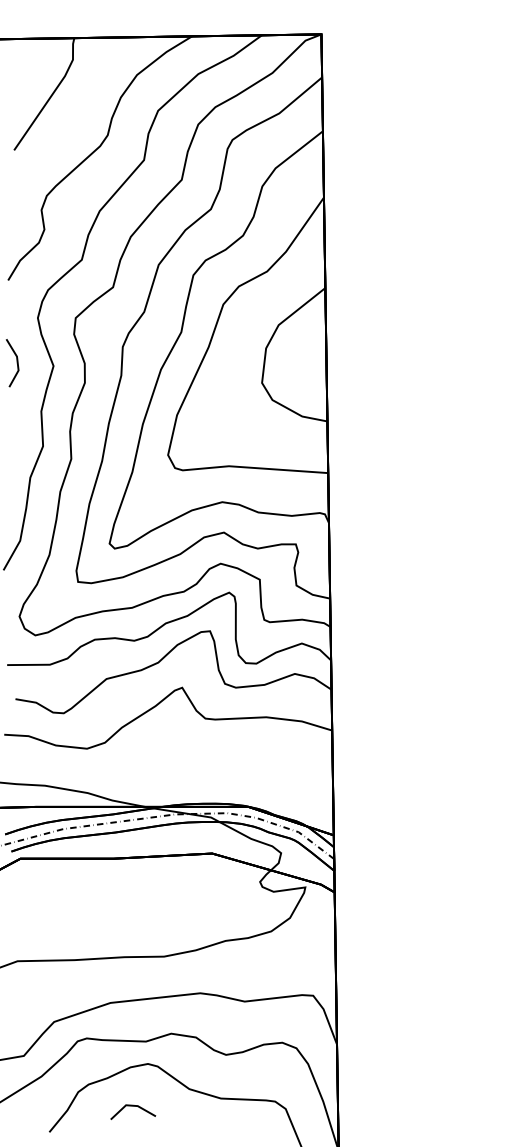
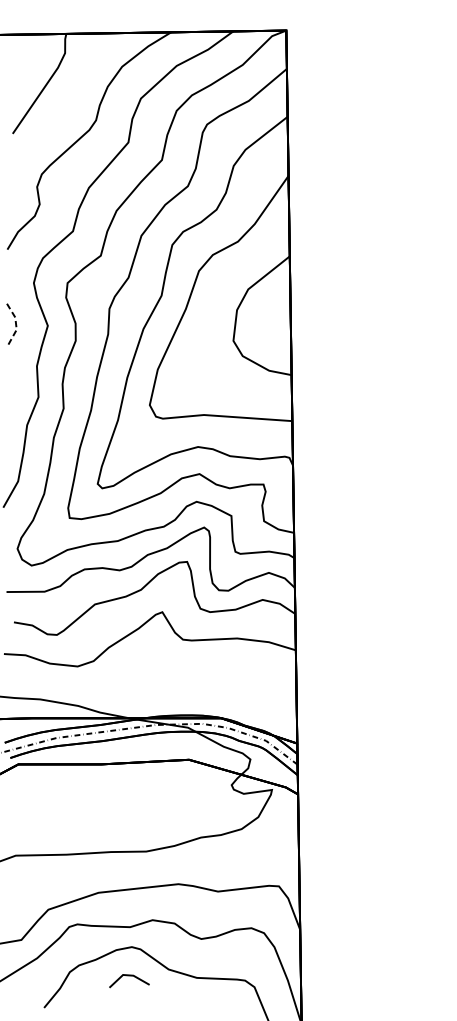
line: (17, 362) -> (15, 322), solid -> dashed
line: (133, 1106) -> (129, 976), moved

